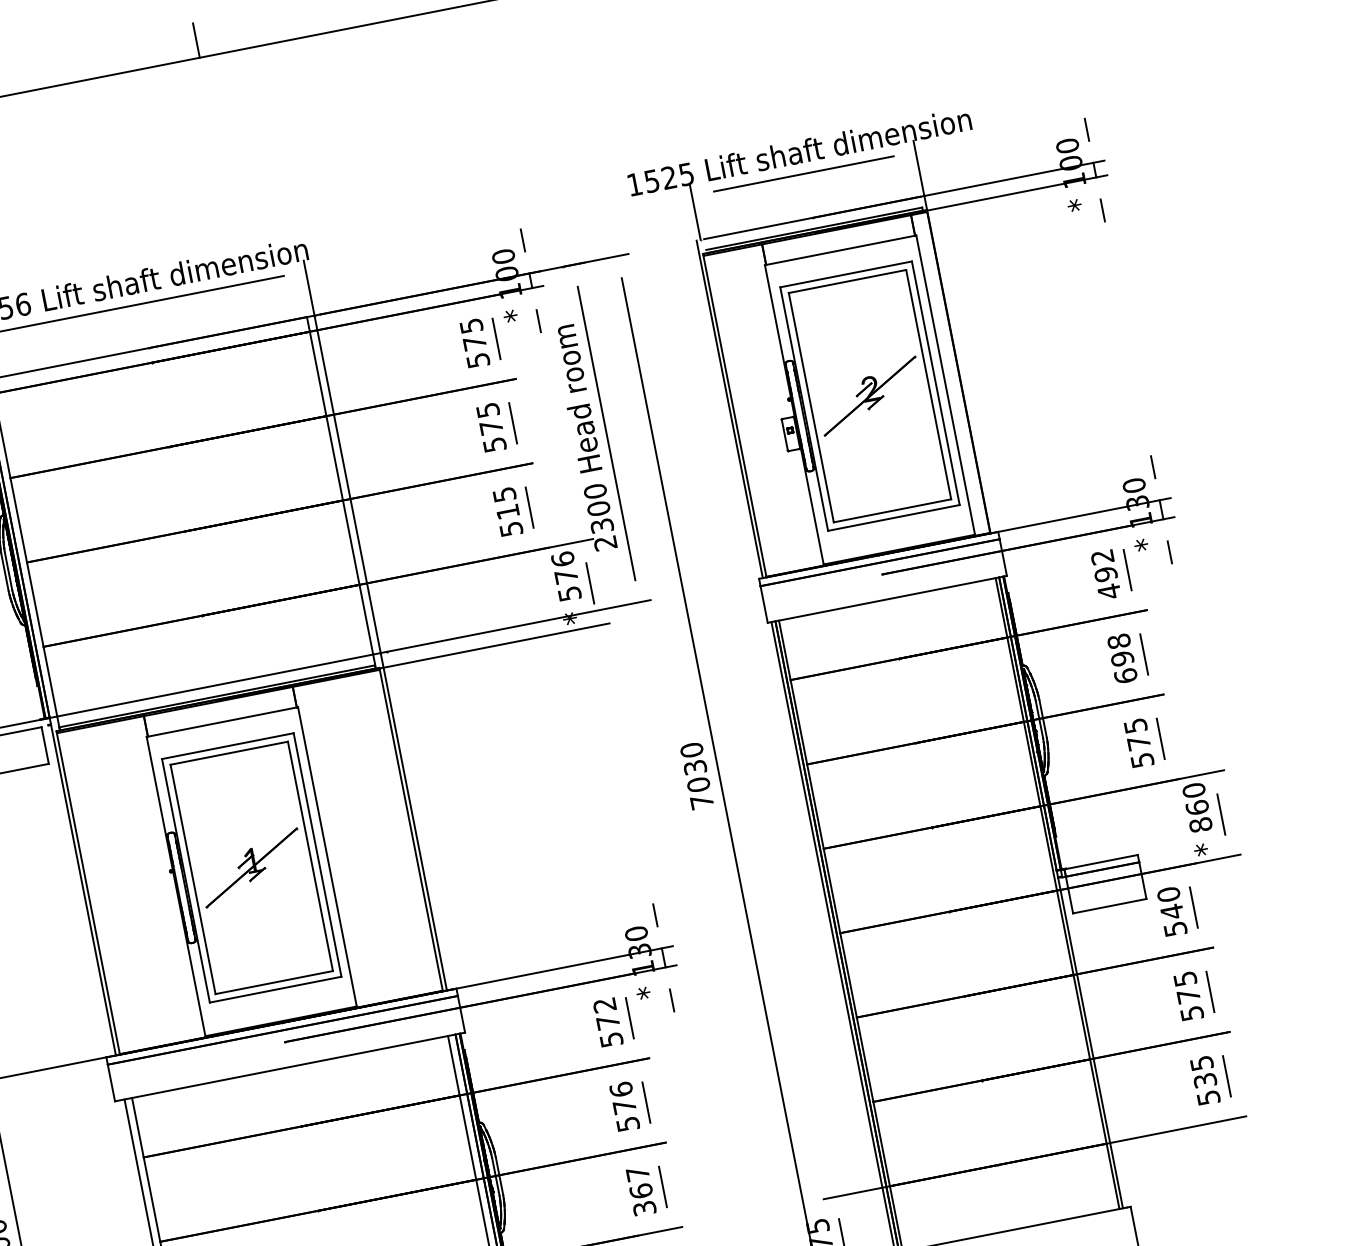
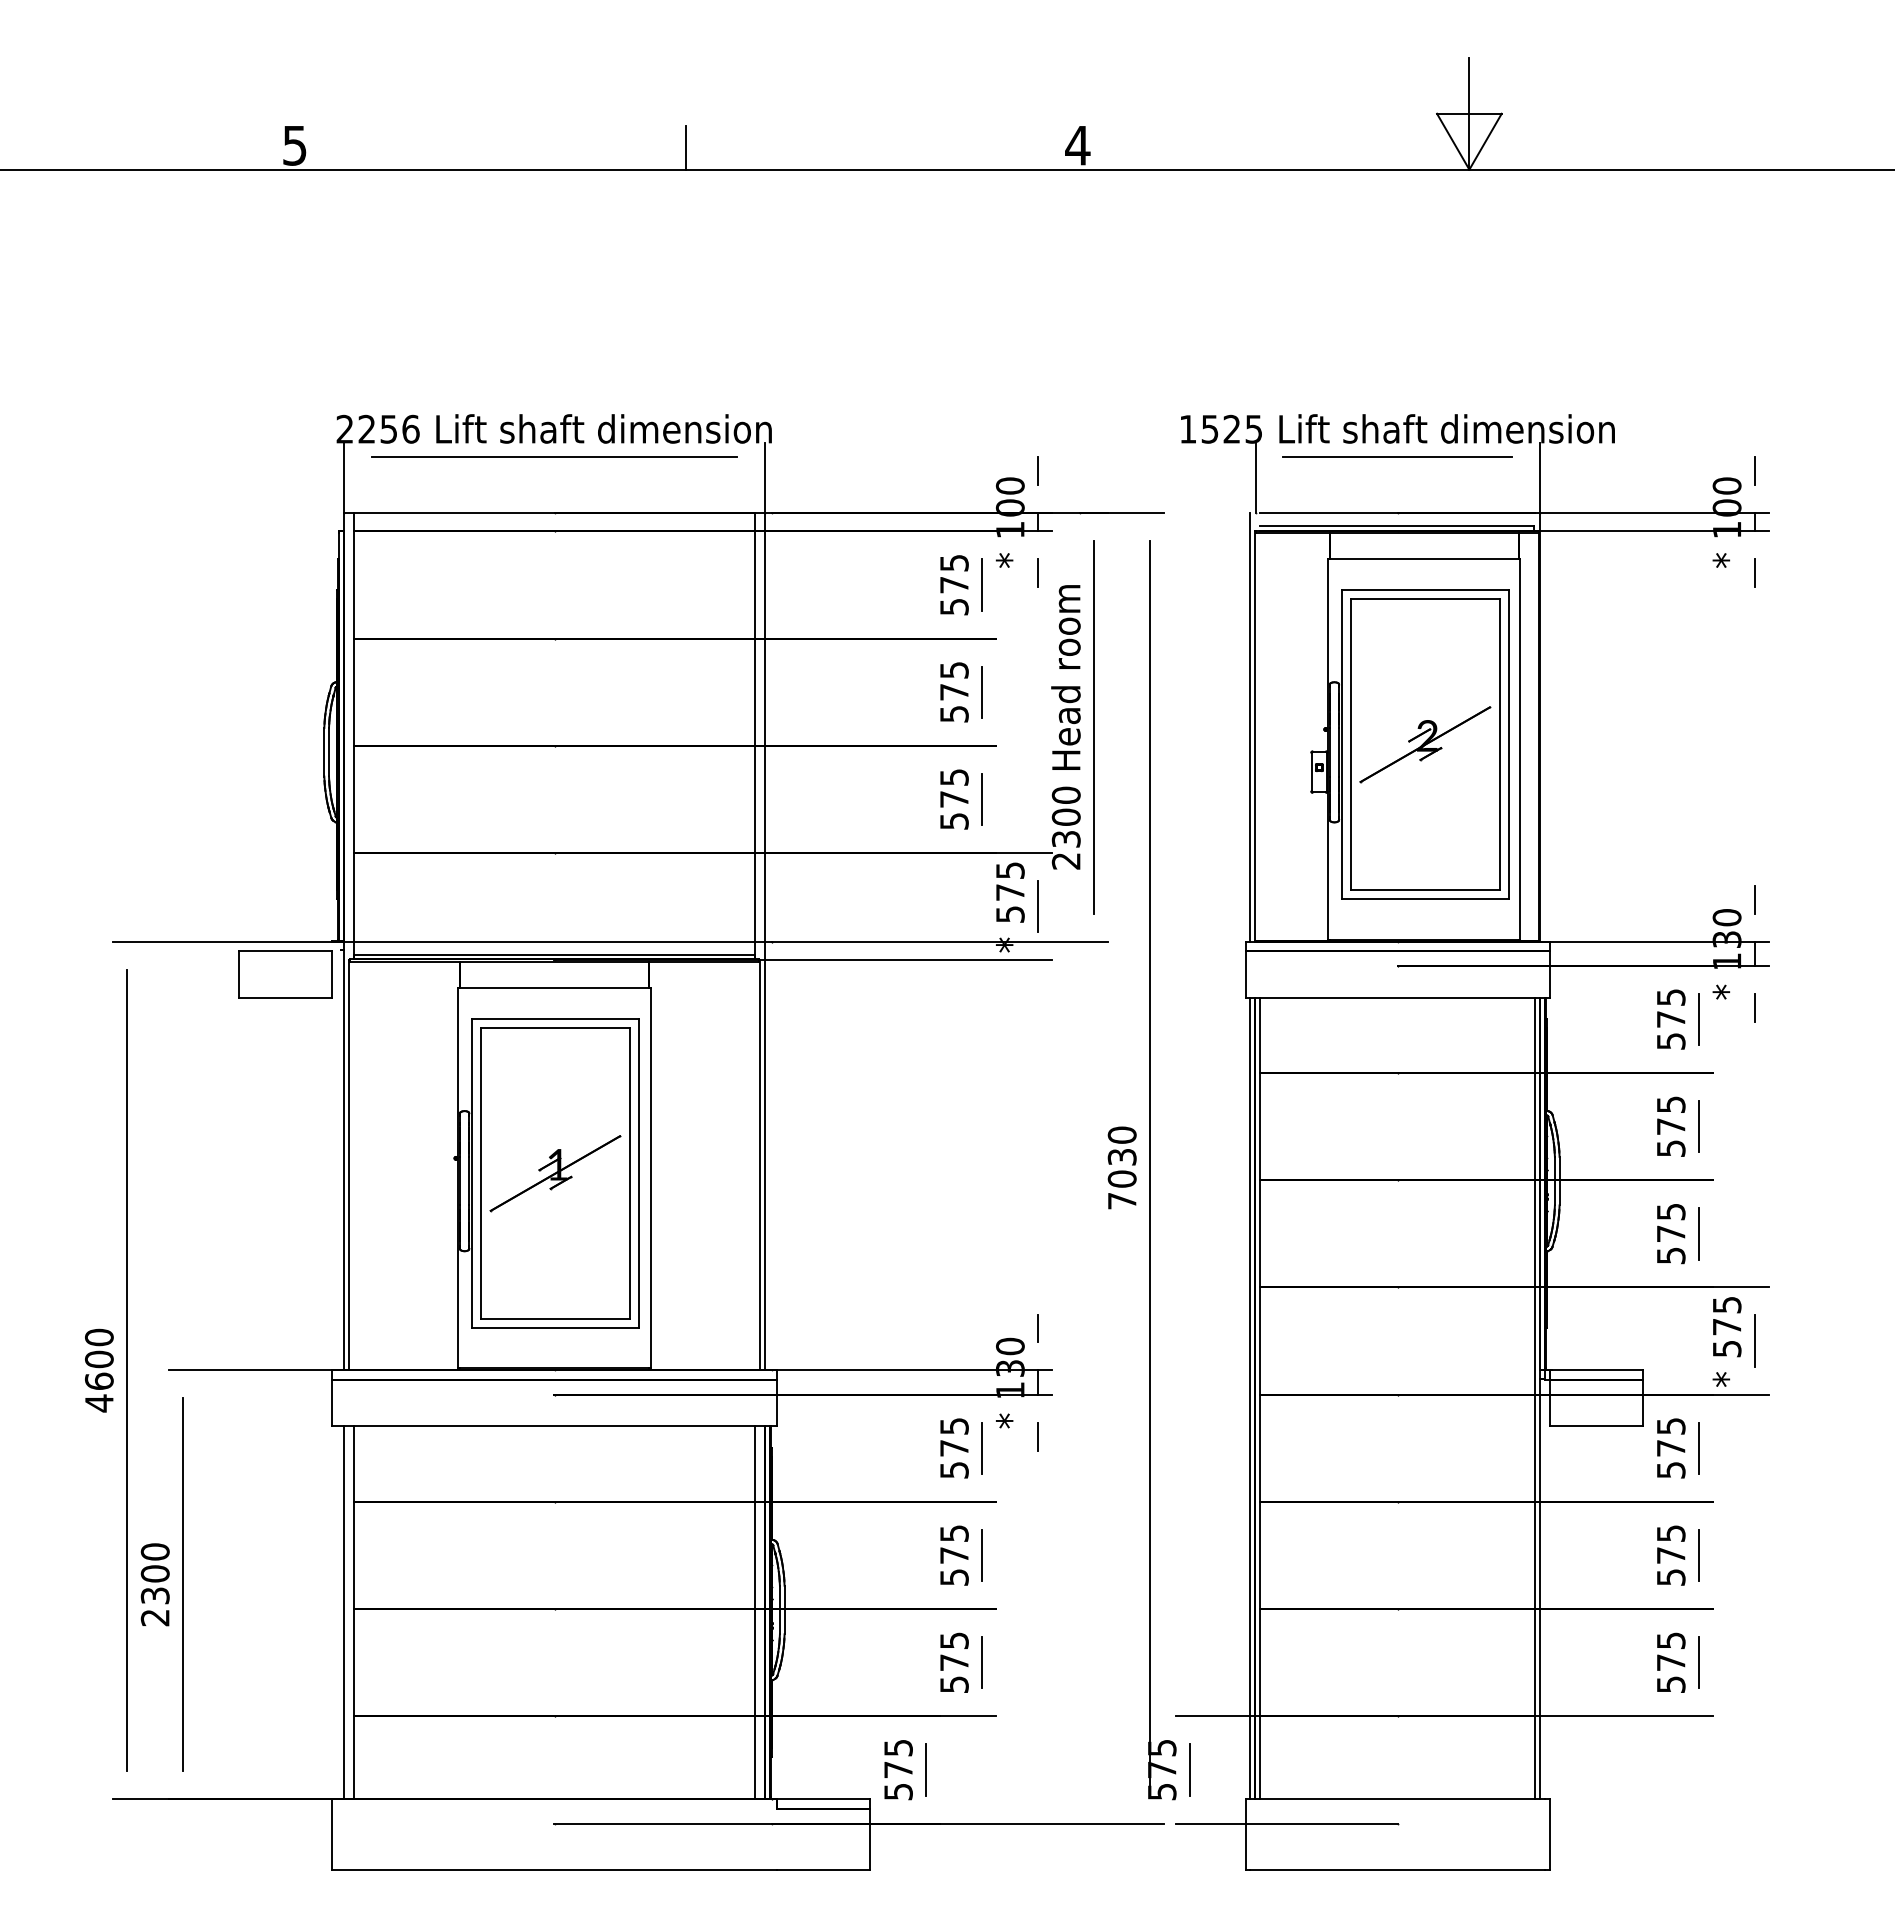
text: (508, 511) -> (954, 799), 515 -> 575
text: (563, 559) -> (1010, 870), 576 -> 575
text: (1105, 574) -> (1670, 1019), 492 -> 575
text: (1121, 658) -> (1670, 1126), 698 -> 575
text: (1196, 807) -> (1726, 1326), 860 -> 575
text: (1169, 903) -> (1670, 1437), 540 -> 575
text: (604, 1005) -> (954, 1426), 572 -> 575
text: (1204, 1080) -> (1670, 1662), 535 -> 575
text: (621, 1089) -> (954, 1533), 576 -> 575
text: (641, 1191) -> (954, 1662), 367 -> 575

